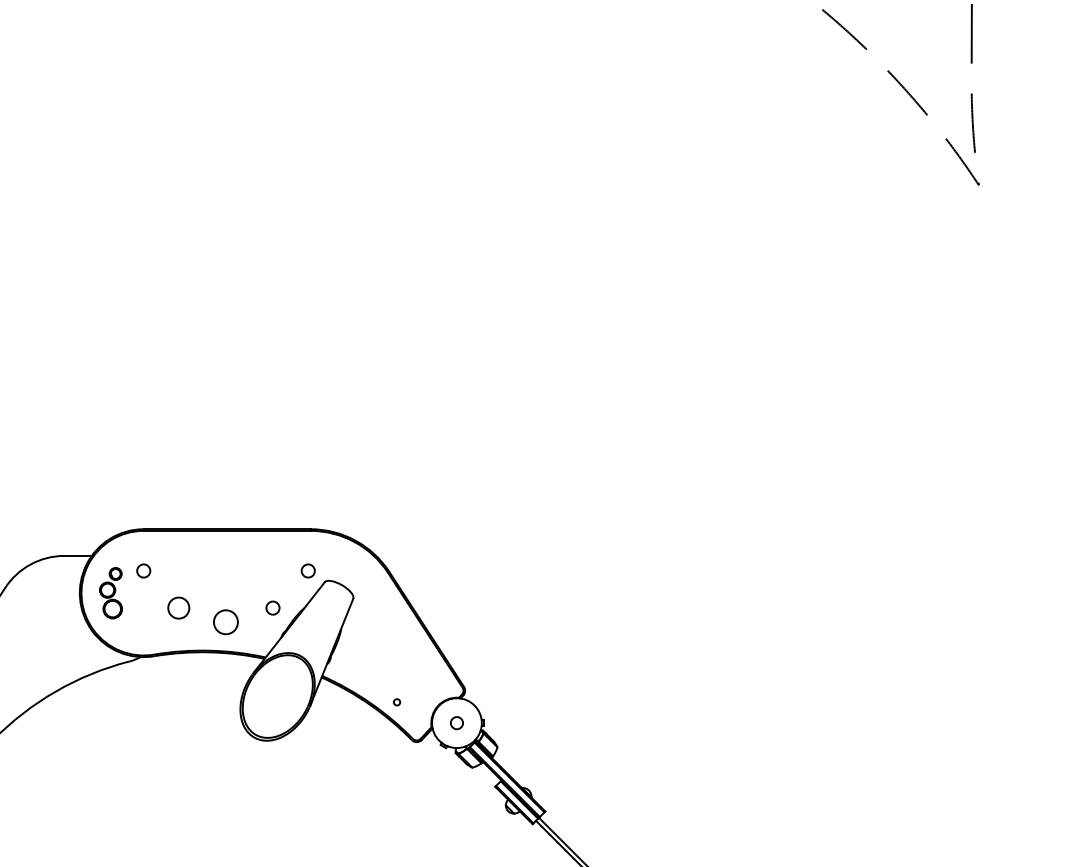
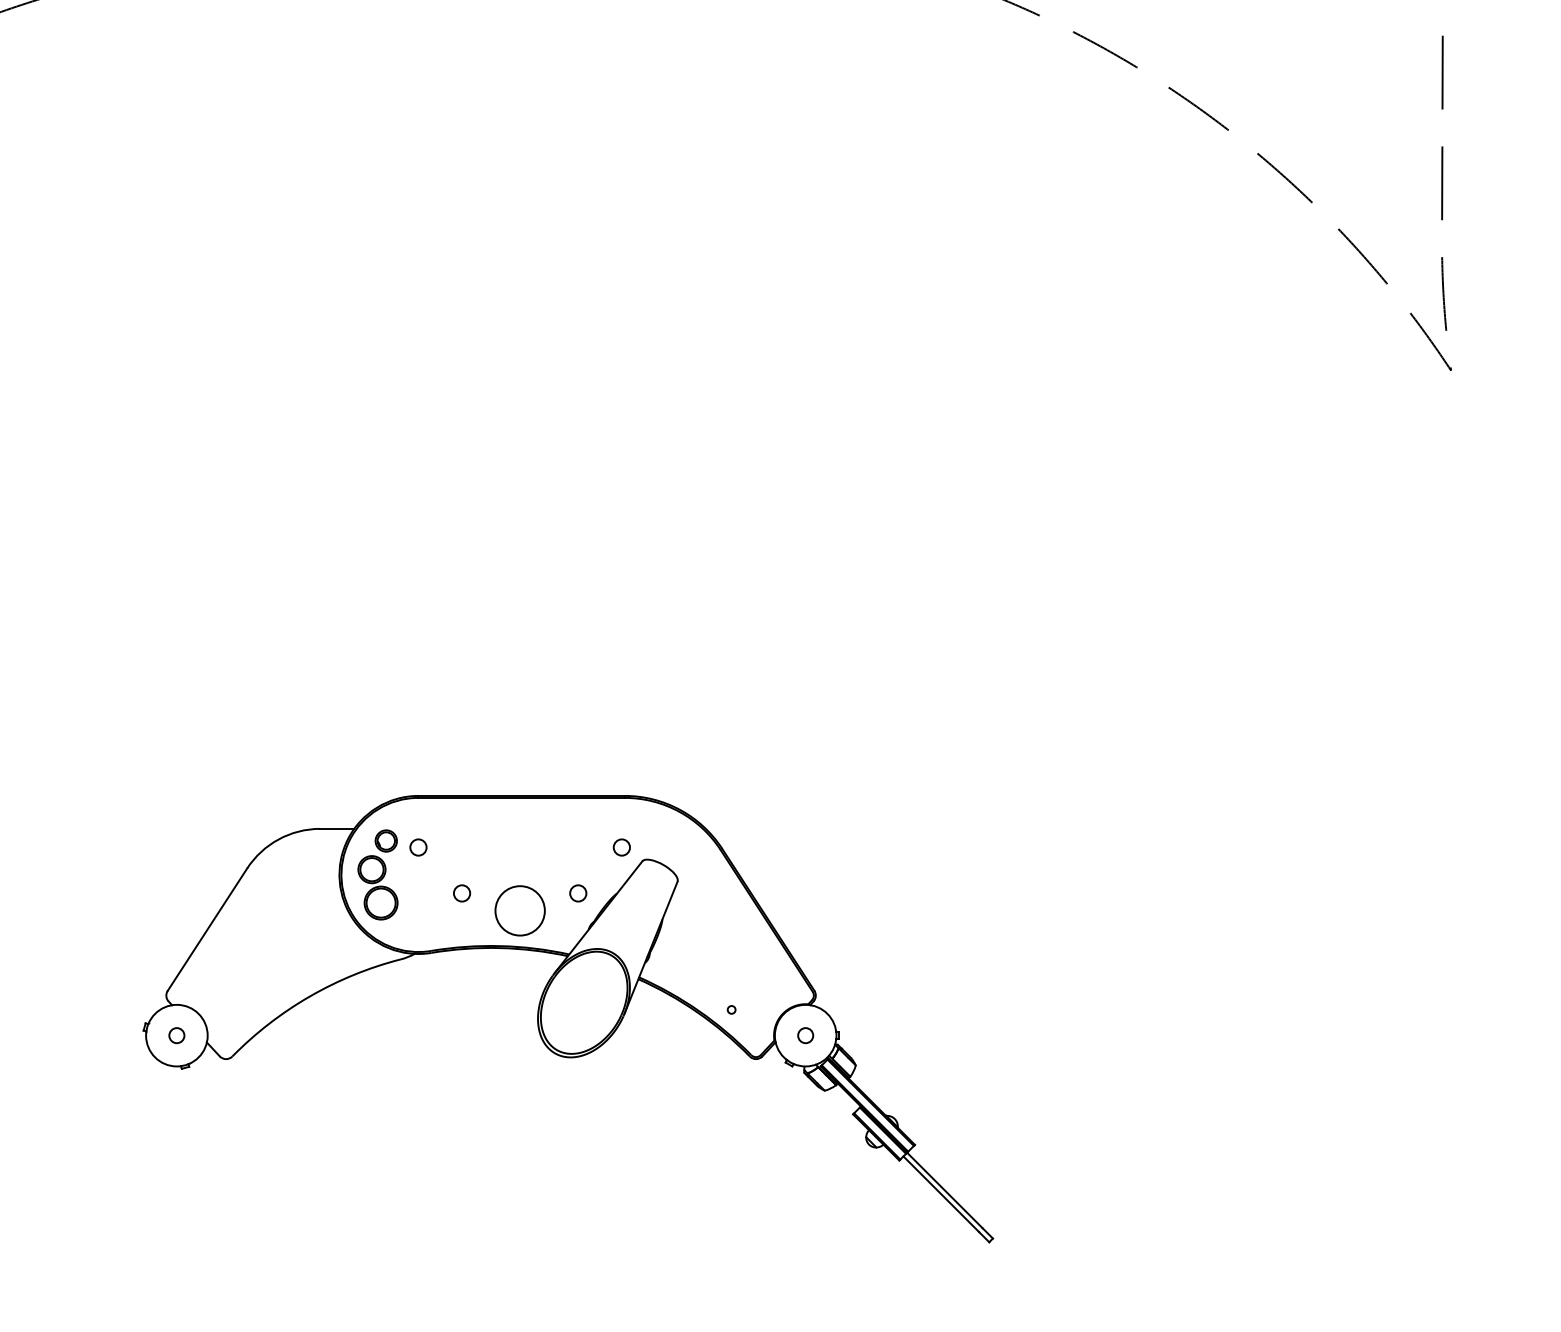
part: (110, 592) -> (377, 874), size x1.43
circle: (179, 608) -> (462, 893), size x0.62
circle: (225, 621) -> (519, 910), size x1.67

